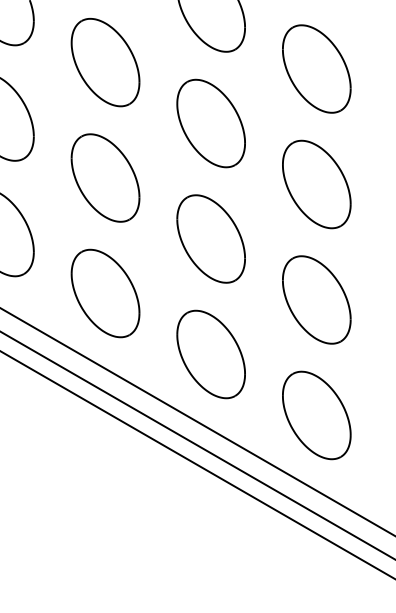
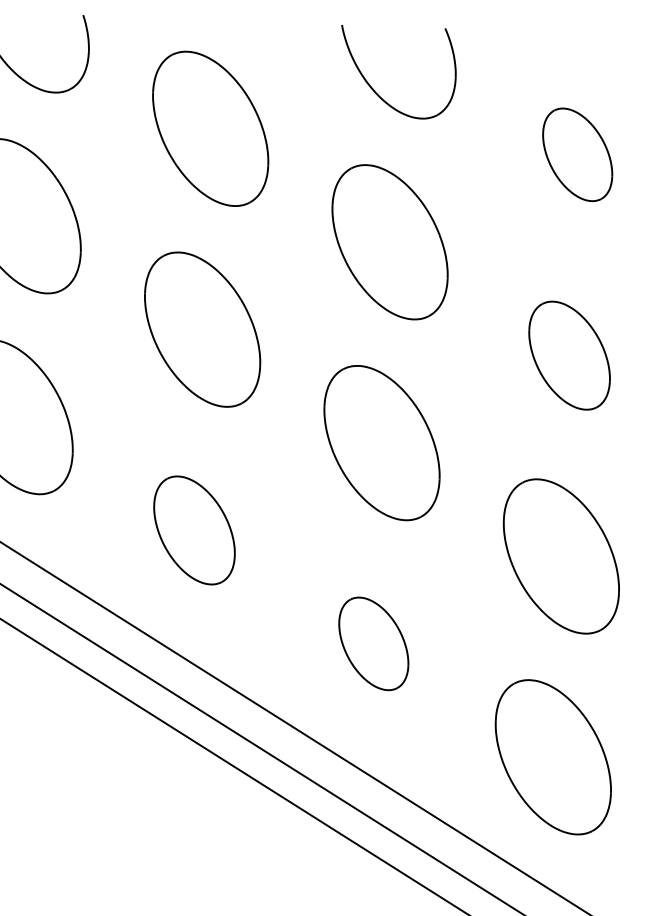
part: (316, 68) -> (577, 153), size x0.6
part: (316, 184) -> (568, 355), size x0.7
part: (105, 293) -> (194, 530), size x0.7
part: (210, 354) -> (372, 643), size x0.6

